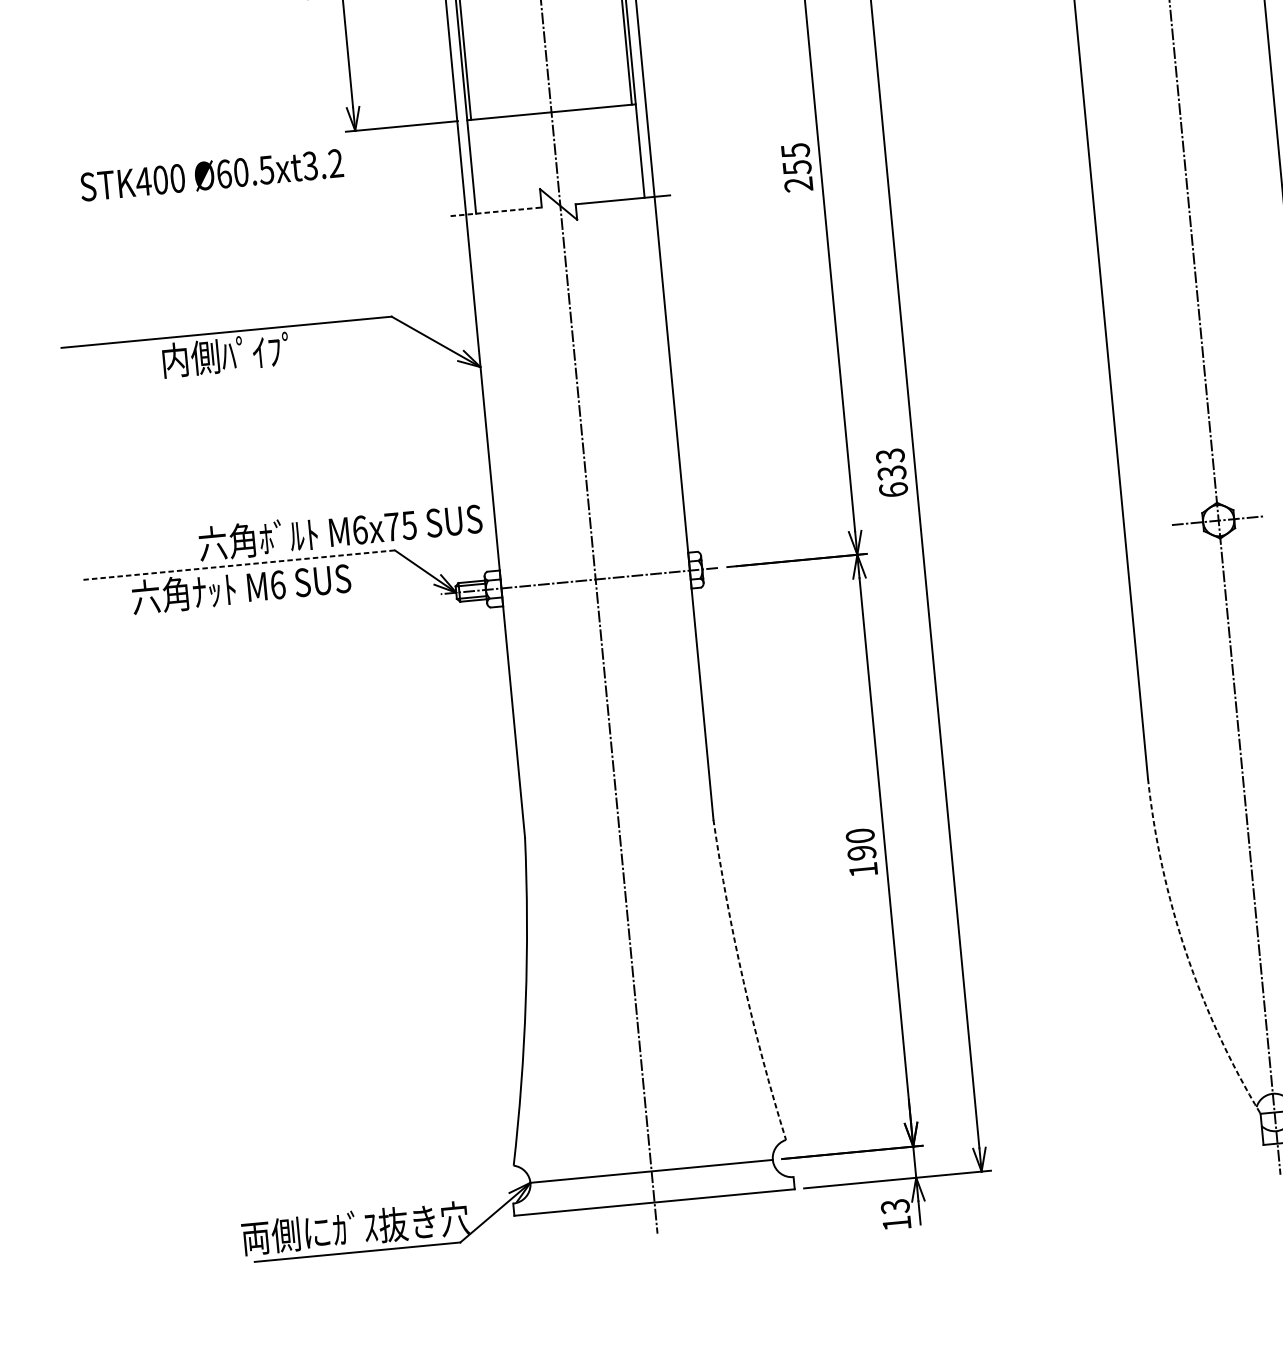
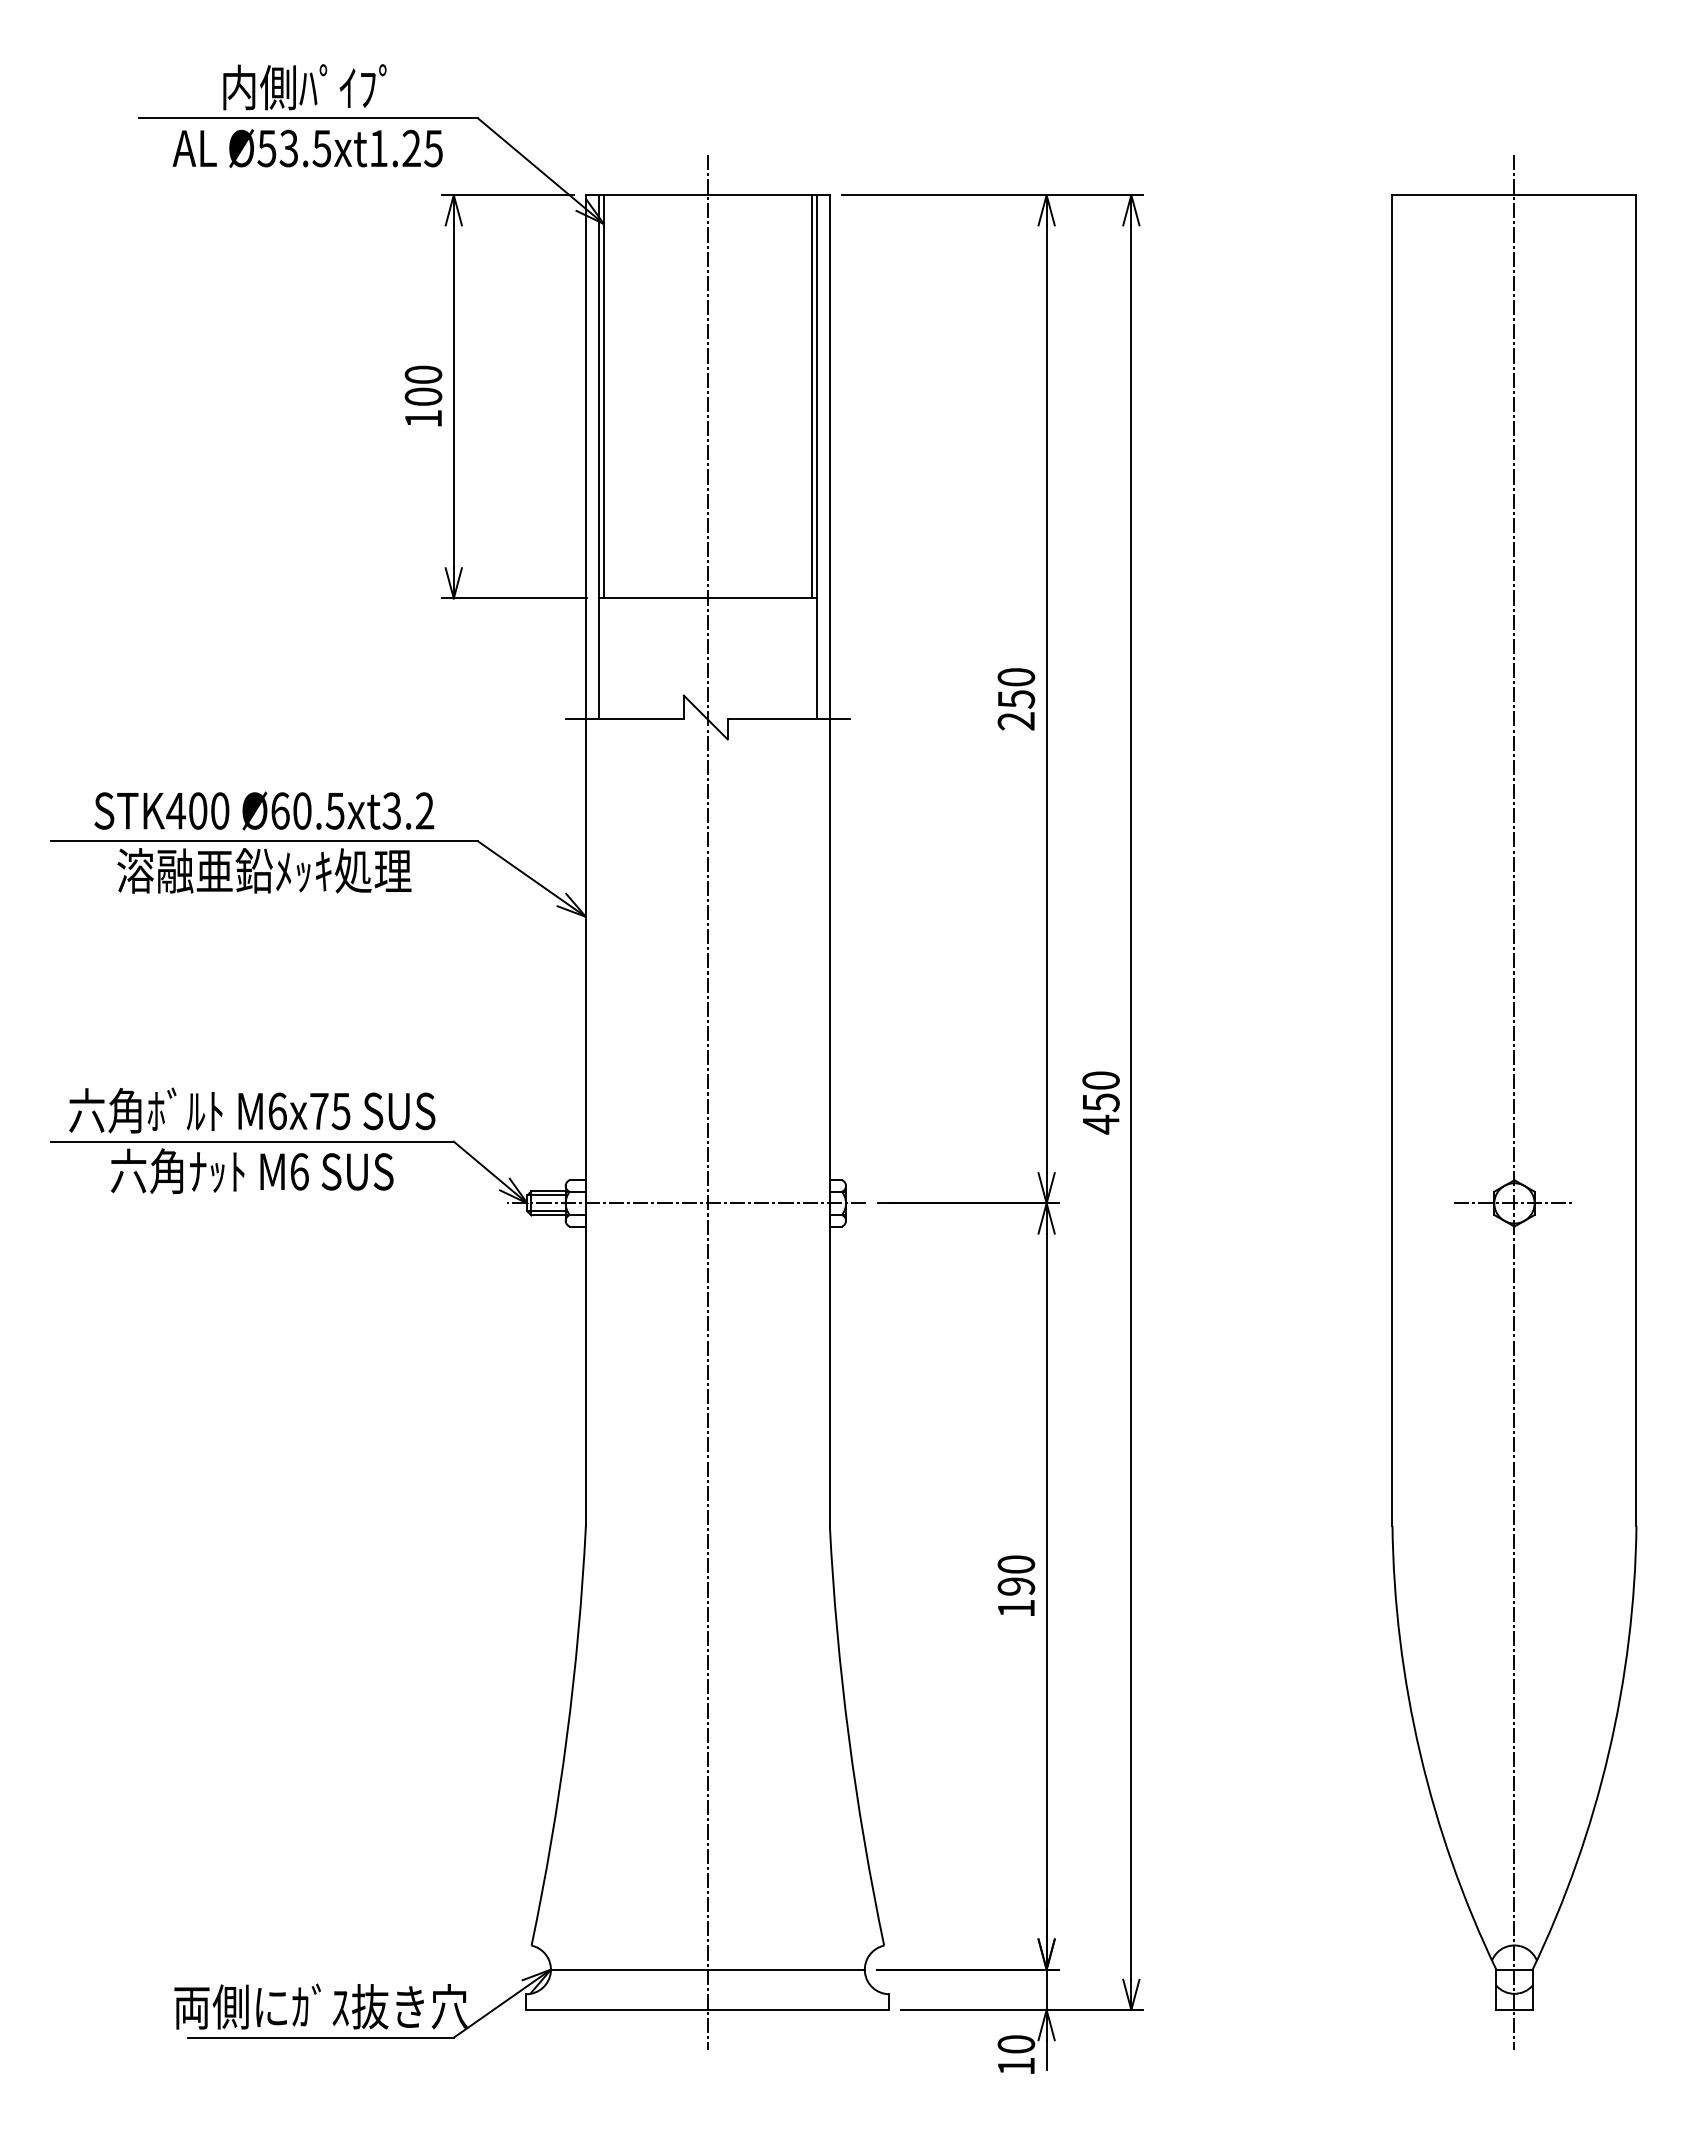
text: (795, 150) -> (1016, 677), 255 -> 250
text: (211, 174) -> (264, 810), moved
line: (496, 211) -> (625, 719), dashed -> solid
text: (228, 354) -> (264, 870), 内側ﾊﾟｲﾌﾟ -> 溶融亜鉛ﾒｯｷ処理
text: (891, 472) -> (1100, 1102), 633 -> 450
text: (340, 531) -> (252, 1110), moved
line: (239, 564) -> (252, 1141), dashed -> solid
arc: (1186, 952) -> (1420, 1753), dashed -> solid
arc: (743, 981) -> (848, 1736), dashed -> solid
text: (895, 1206) -> (1016, 2044), 13 -> 10

